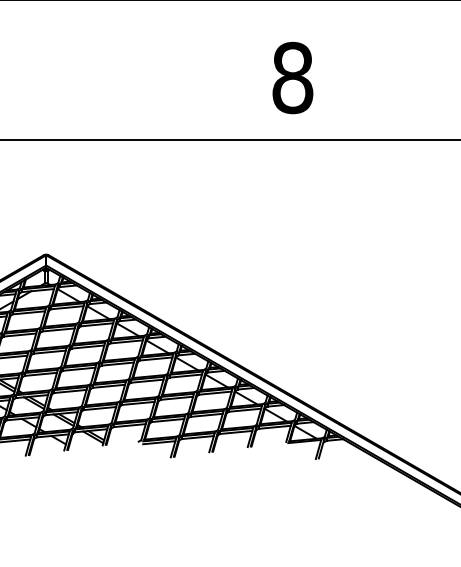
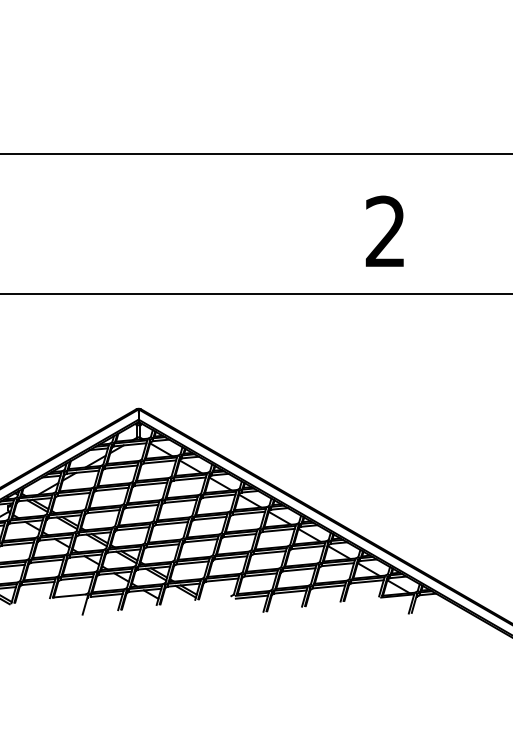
text: (292, 77) -> (385, 231), 8 -> 2

